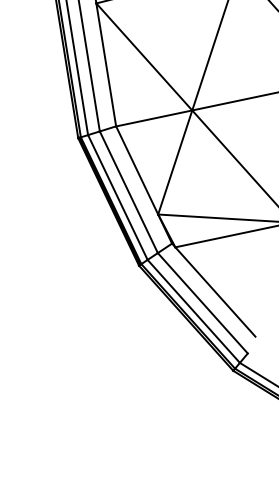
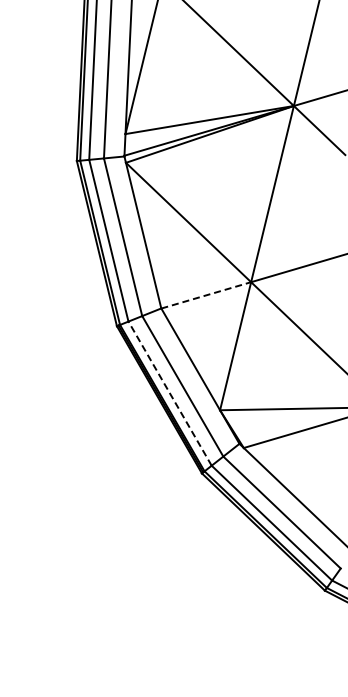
line: (154, 118) -> (206, 295), solid -> dashed
line: (117, 197) -> (169, 393), solid -> dashed

